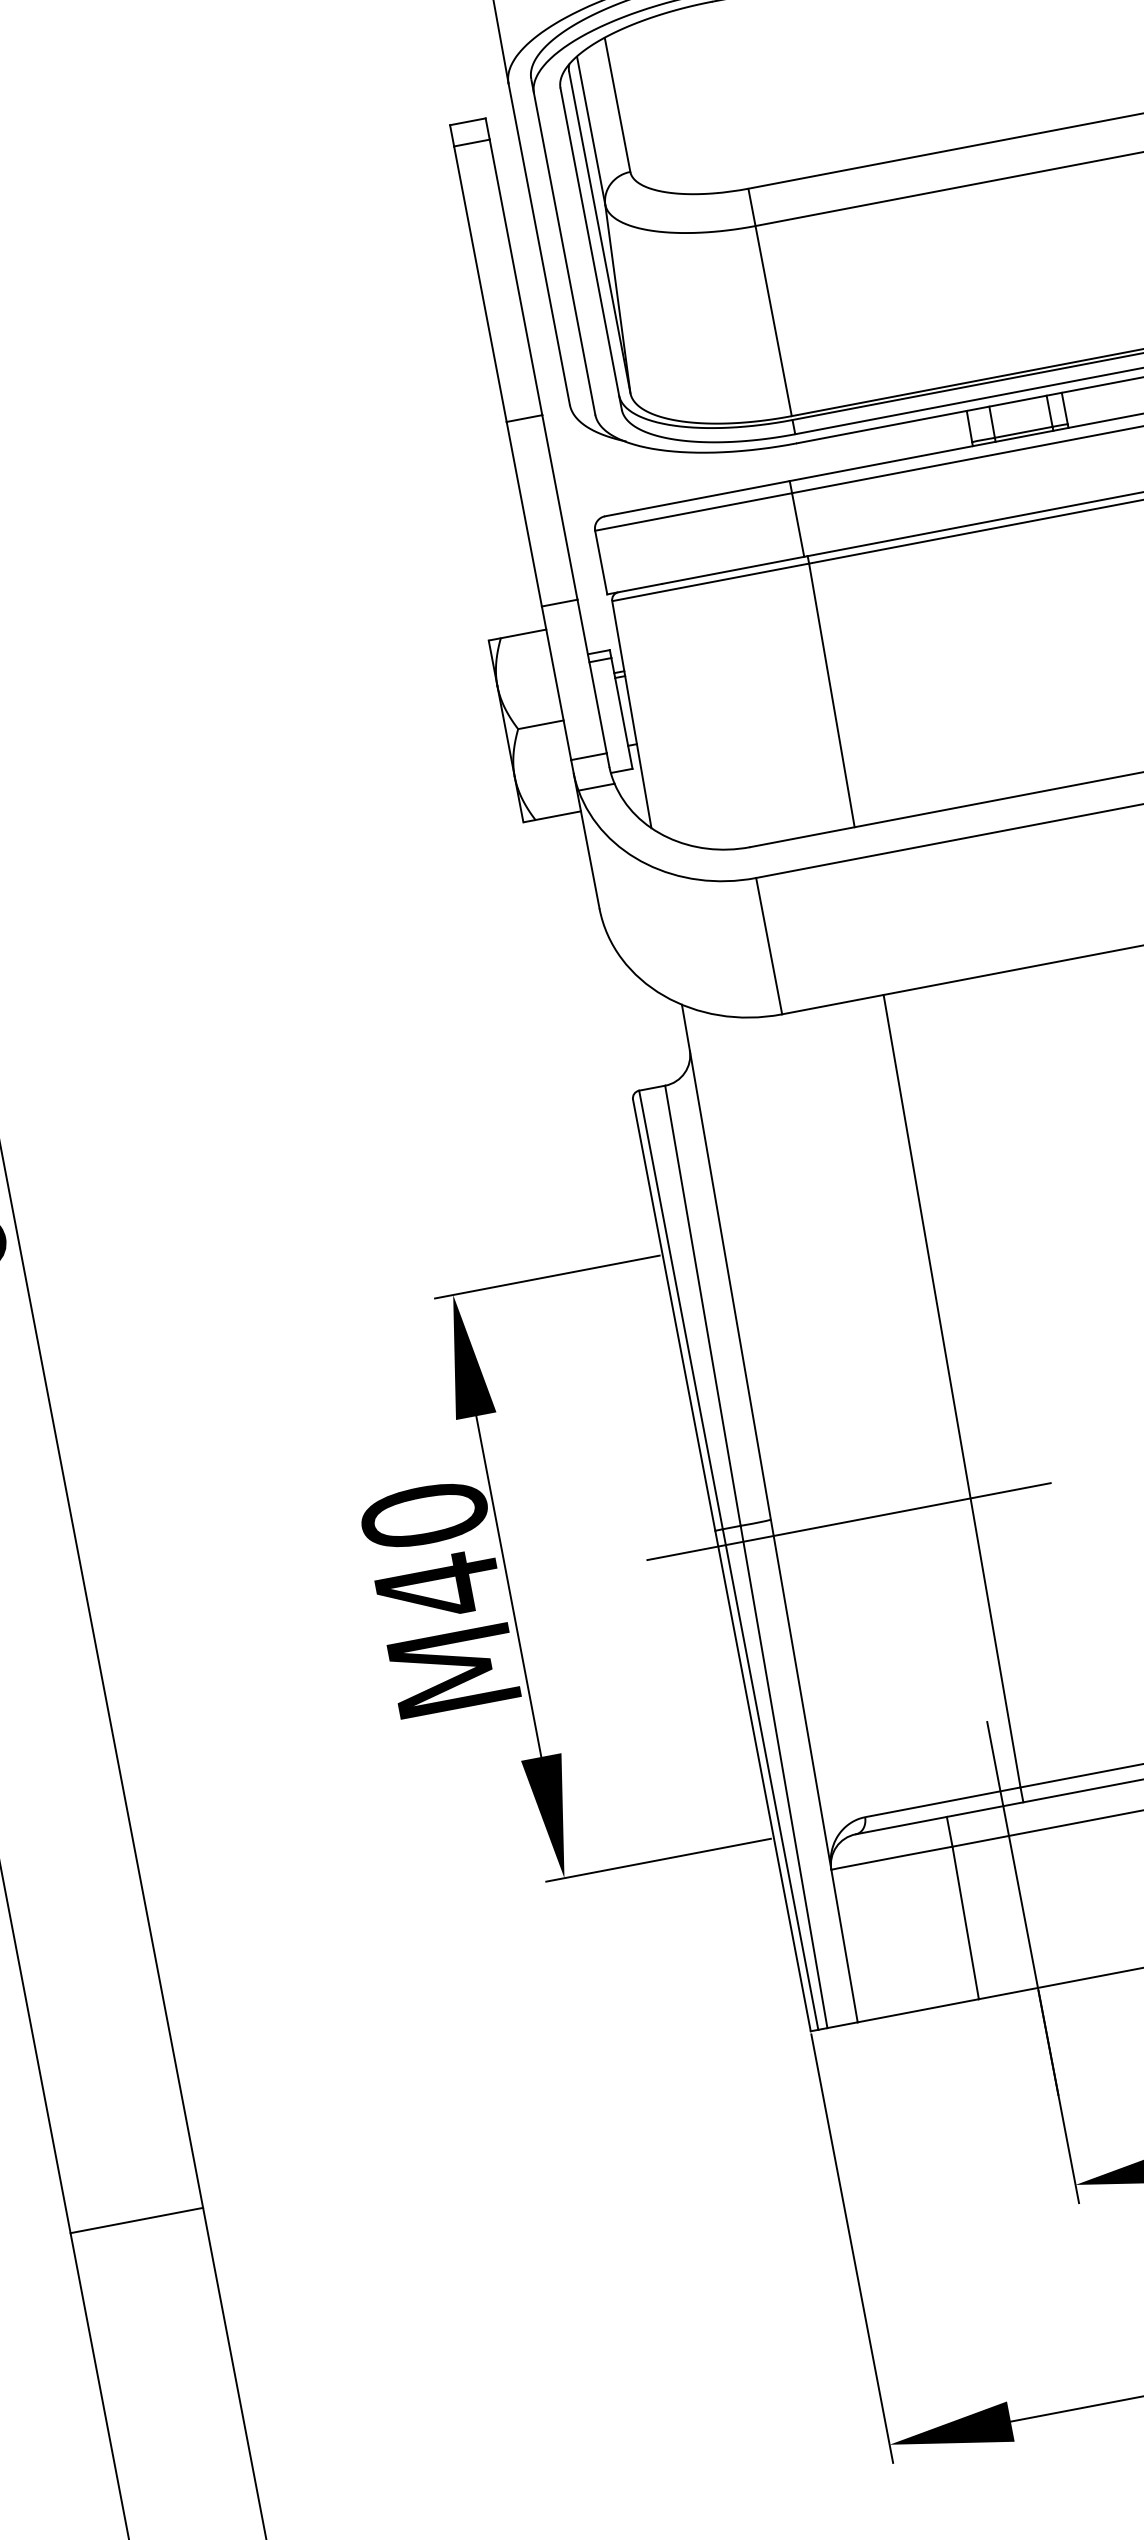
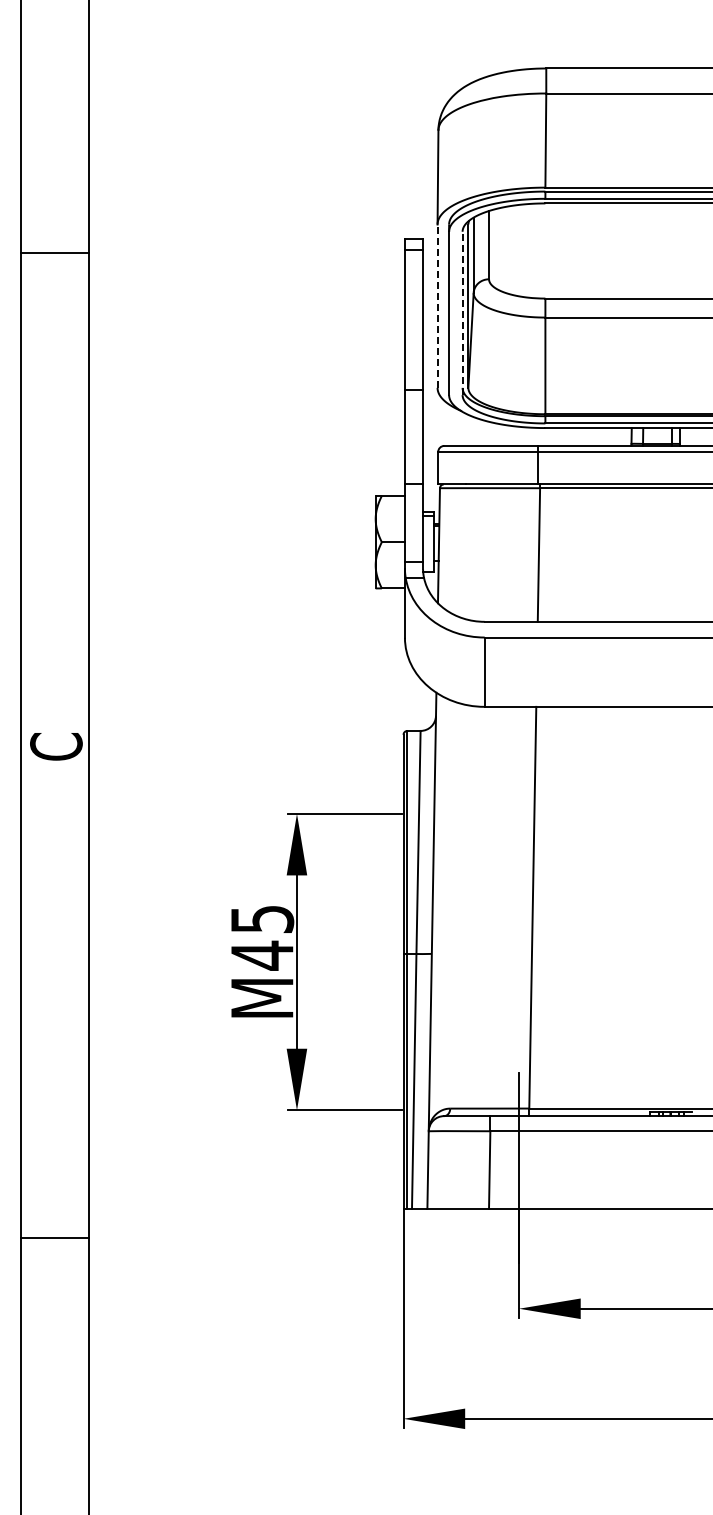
line: (539, 244) -> (437, 306), solid -> dashed
line: (590, 249) -> (462, 313), solid -> dashed
text: (425, 1515) -> (262, 919), M40 -> M45
line: (848, 1522) -> (469, 962), removed

